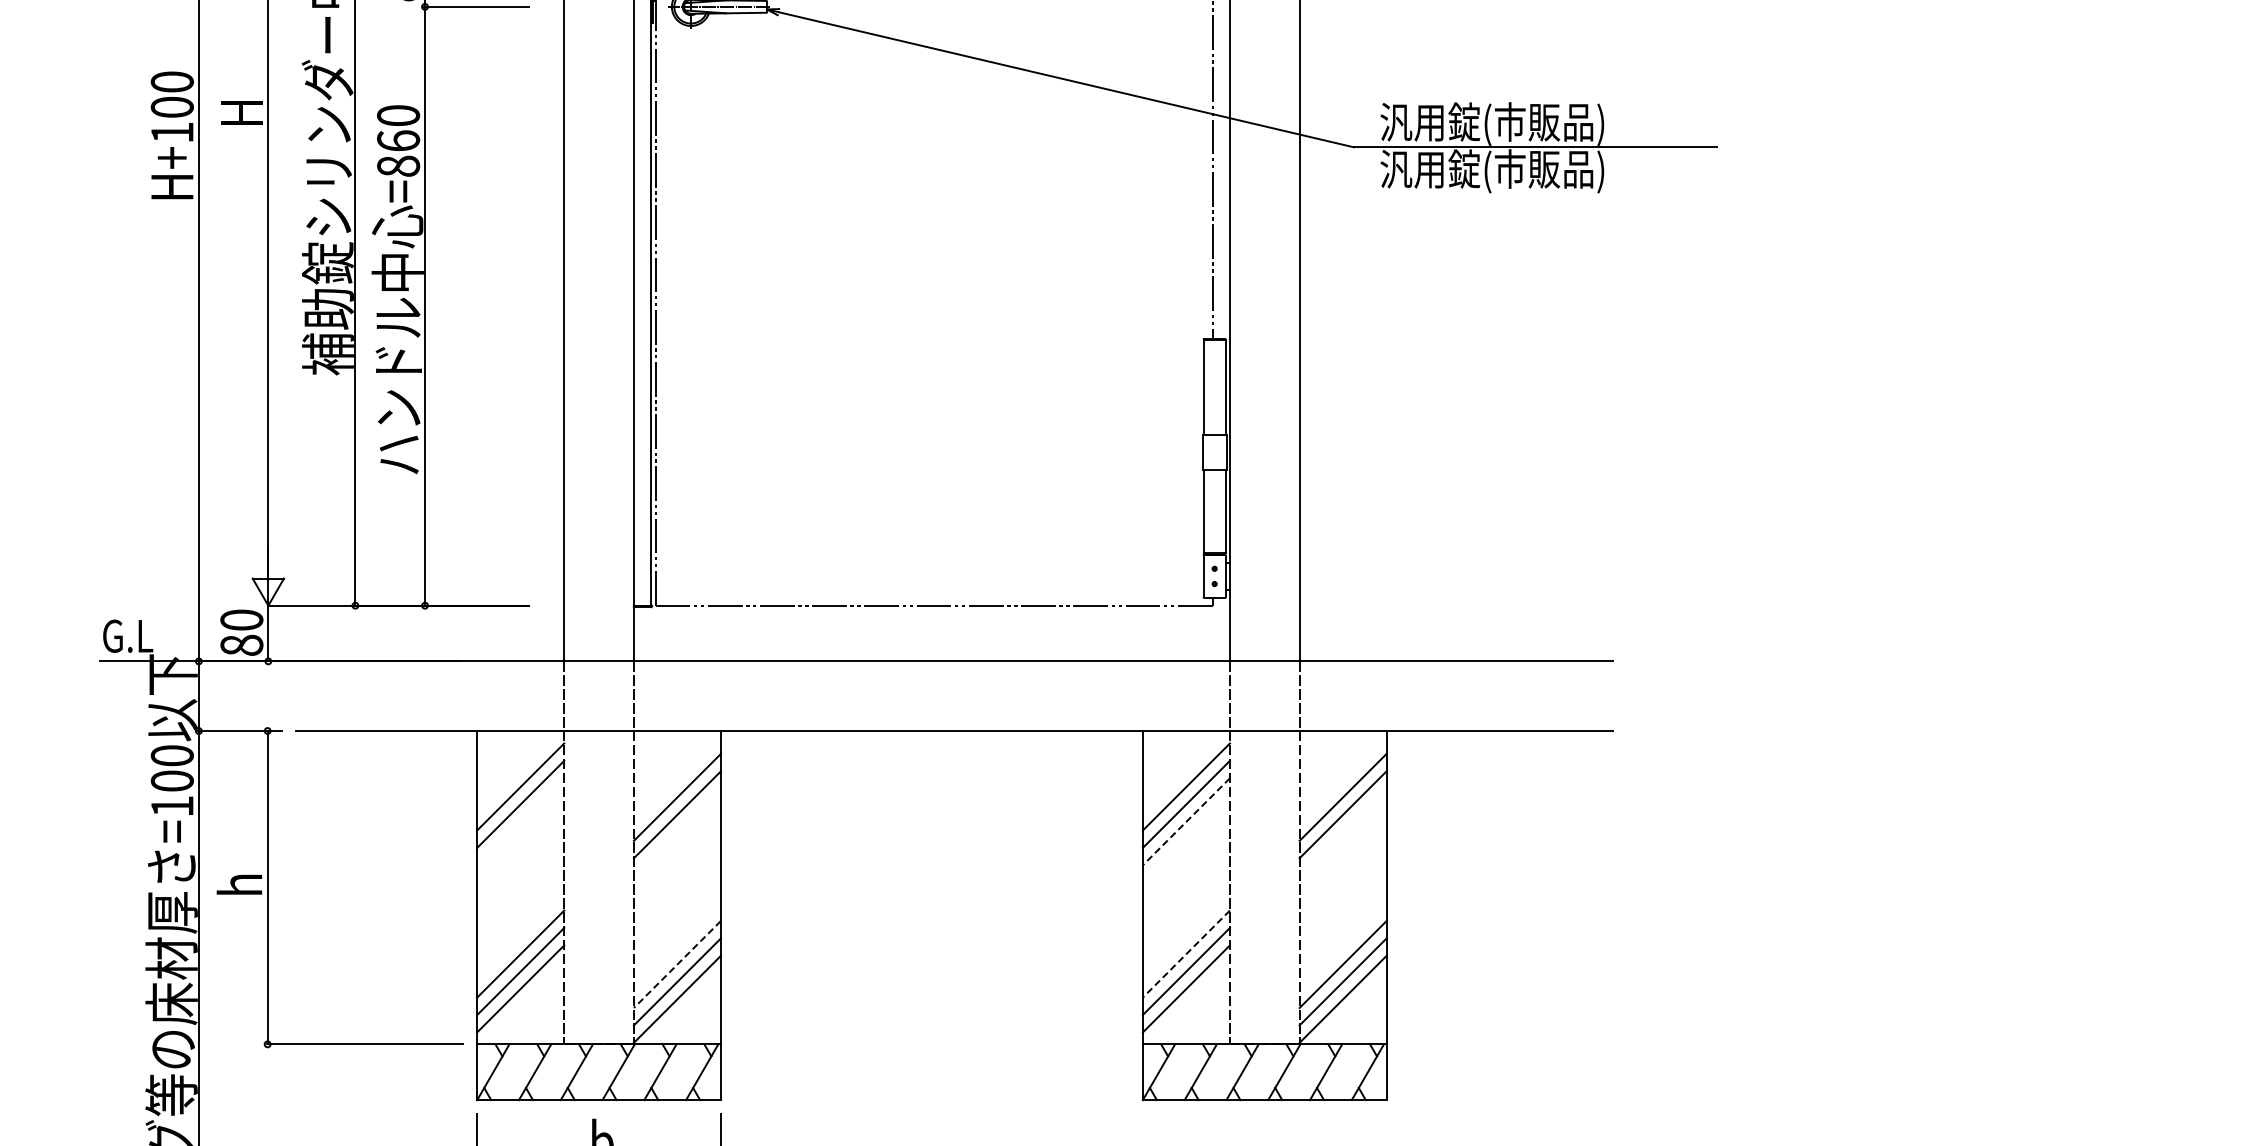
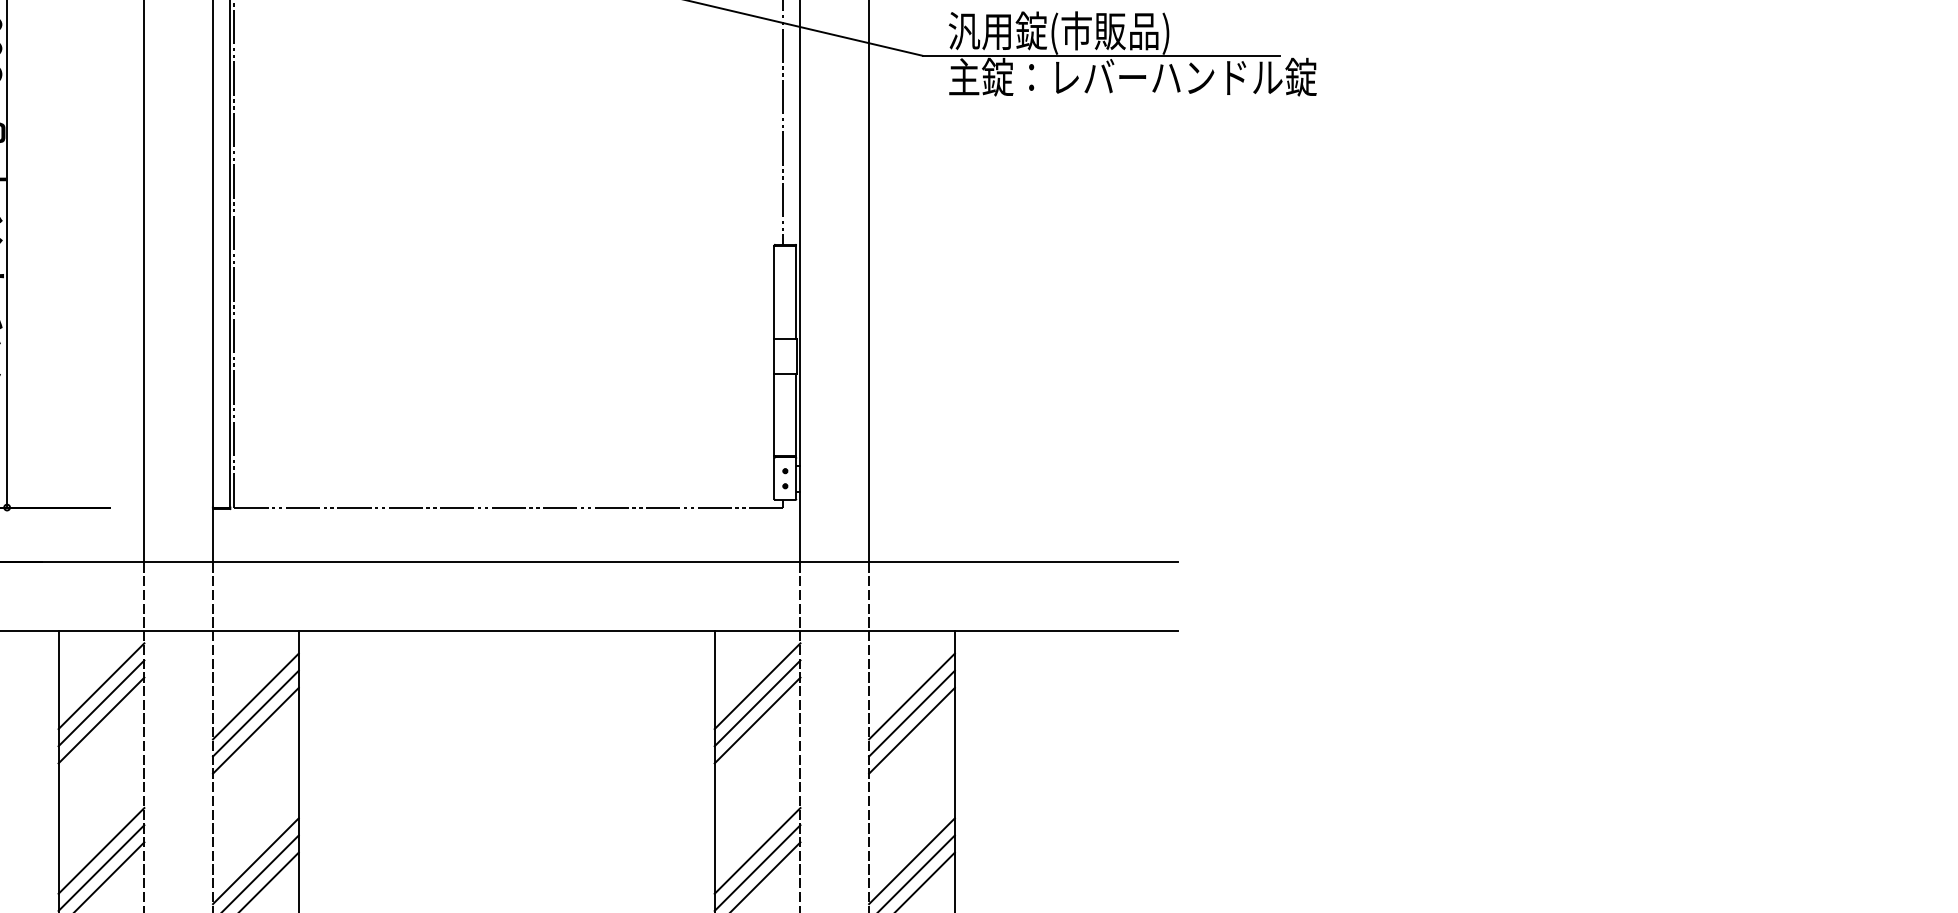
text: (1566, 171) -> (1132, 79), 汎用錠(市販品) -> 主錠：レバーハンドル錠
line: (520, 821) -> (101, 720), added
line: (1186, 821) -> (757, 720), dashed -> solid
line: (676, 831) -> (254, 730), added
line: (1342, 831) -> (911, 730), added
line: (1186, 954) -> (757, 851), dashed -> solid
line: (677, 964) -> (255, 861), dashed -> solid

